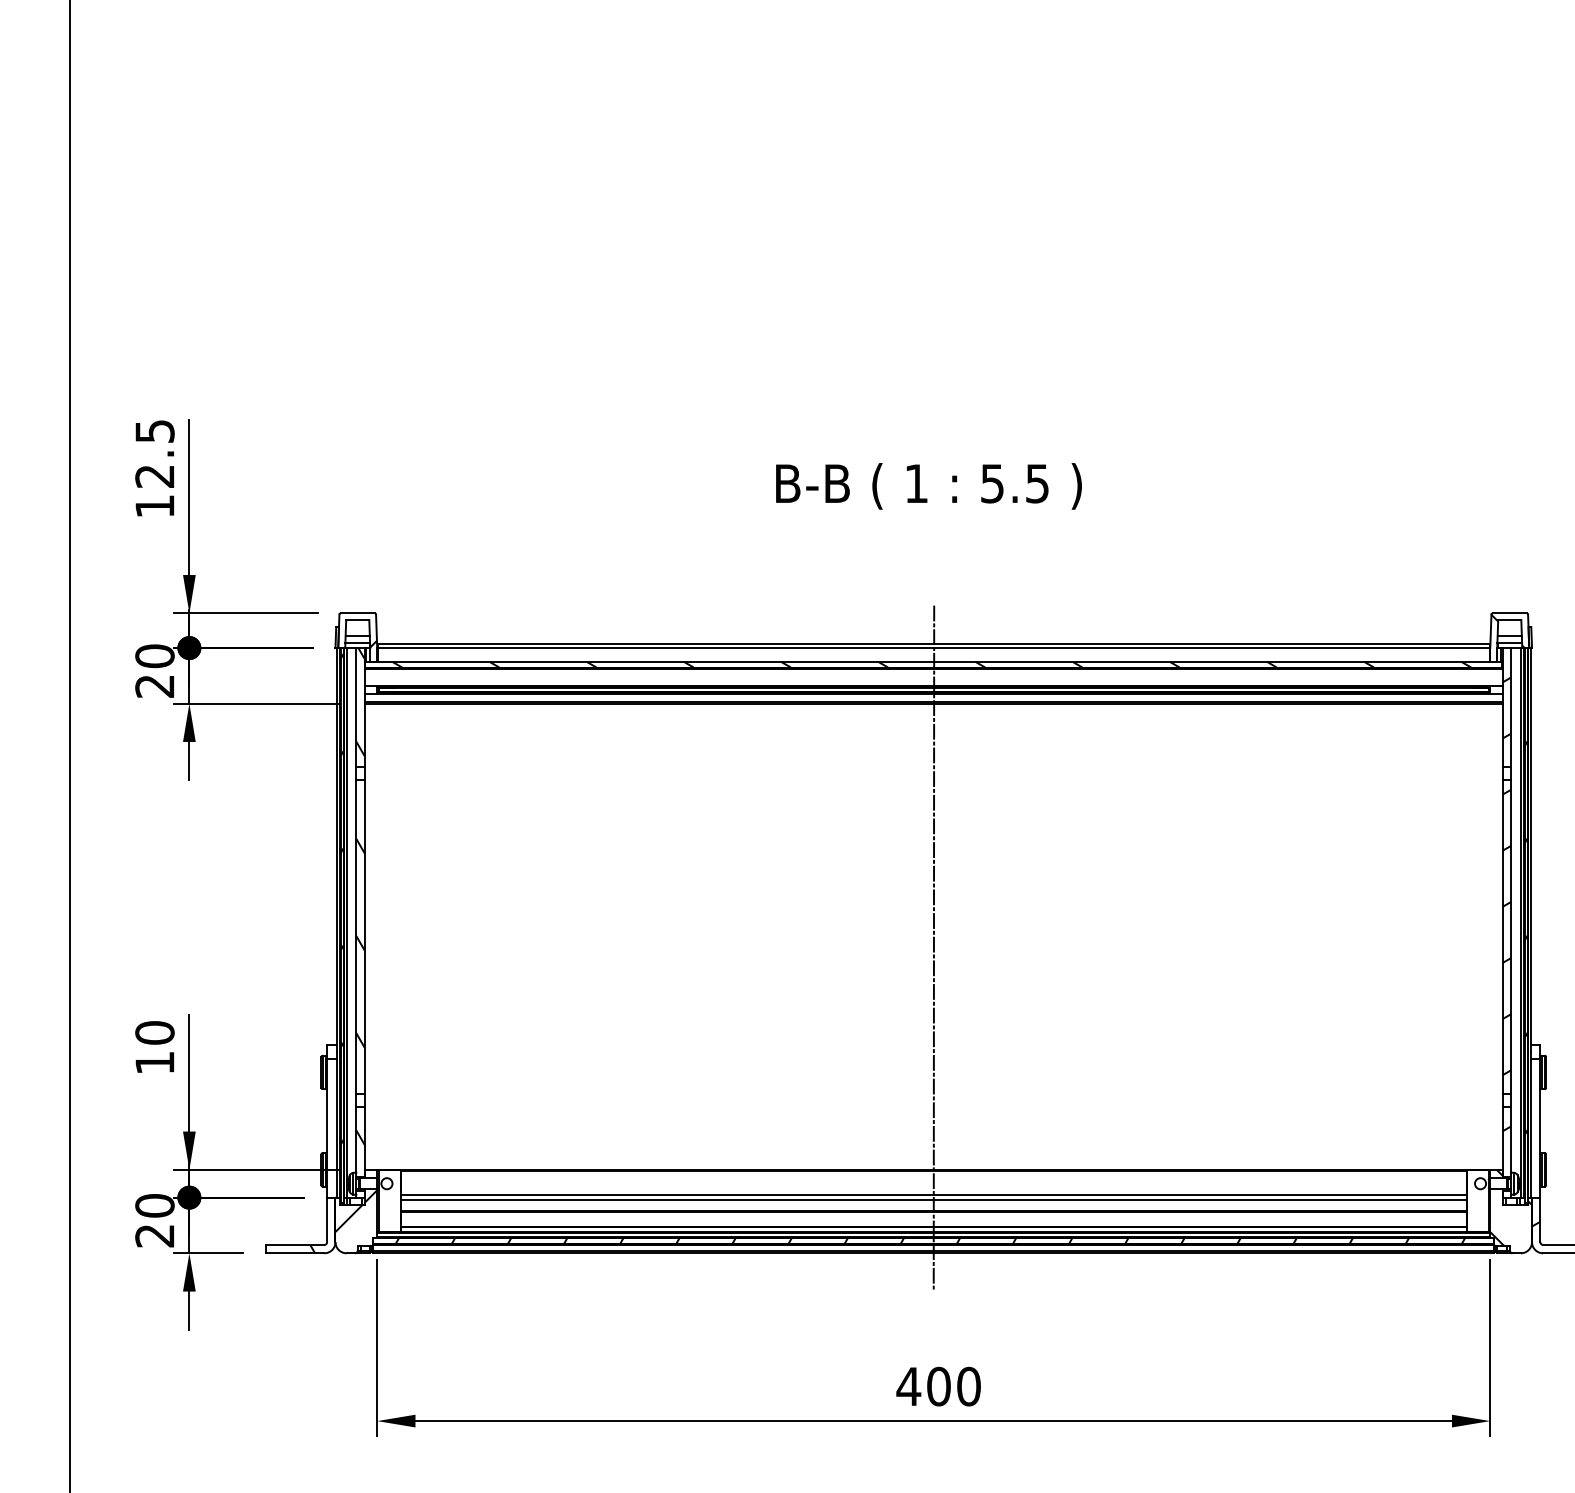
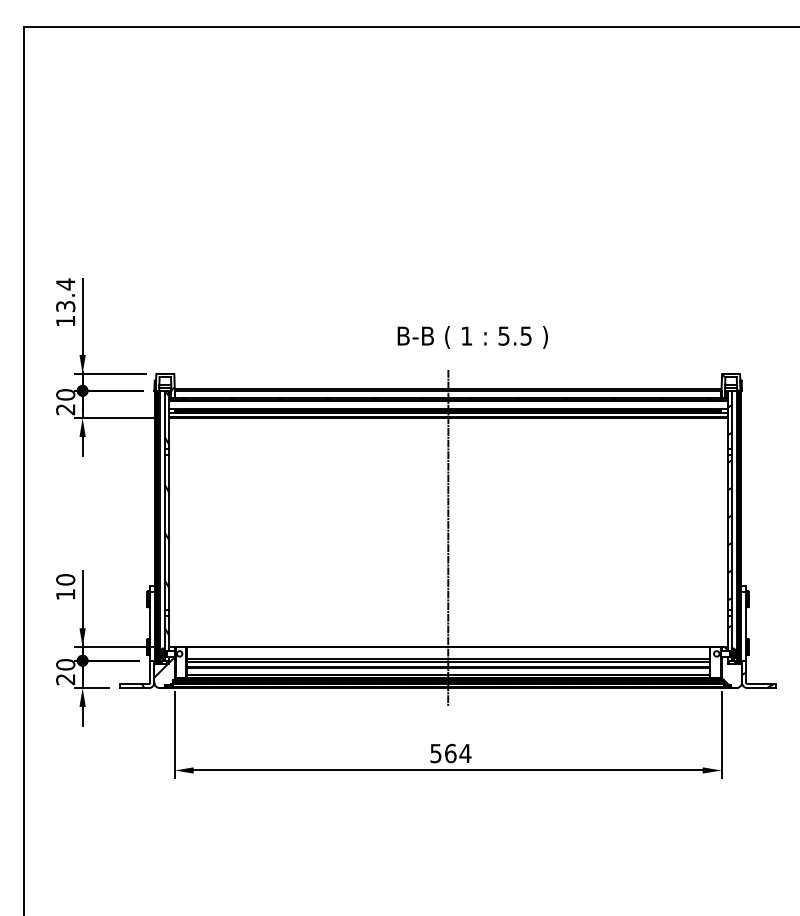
text: (154, 453) -> (65, 295), 12.5 -> 13.4
text: (928, 486) -> (472, 337), moved
text: (938, 1386) -> (450, 753), 400 -> 564

